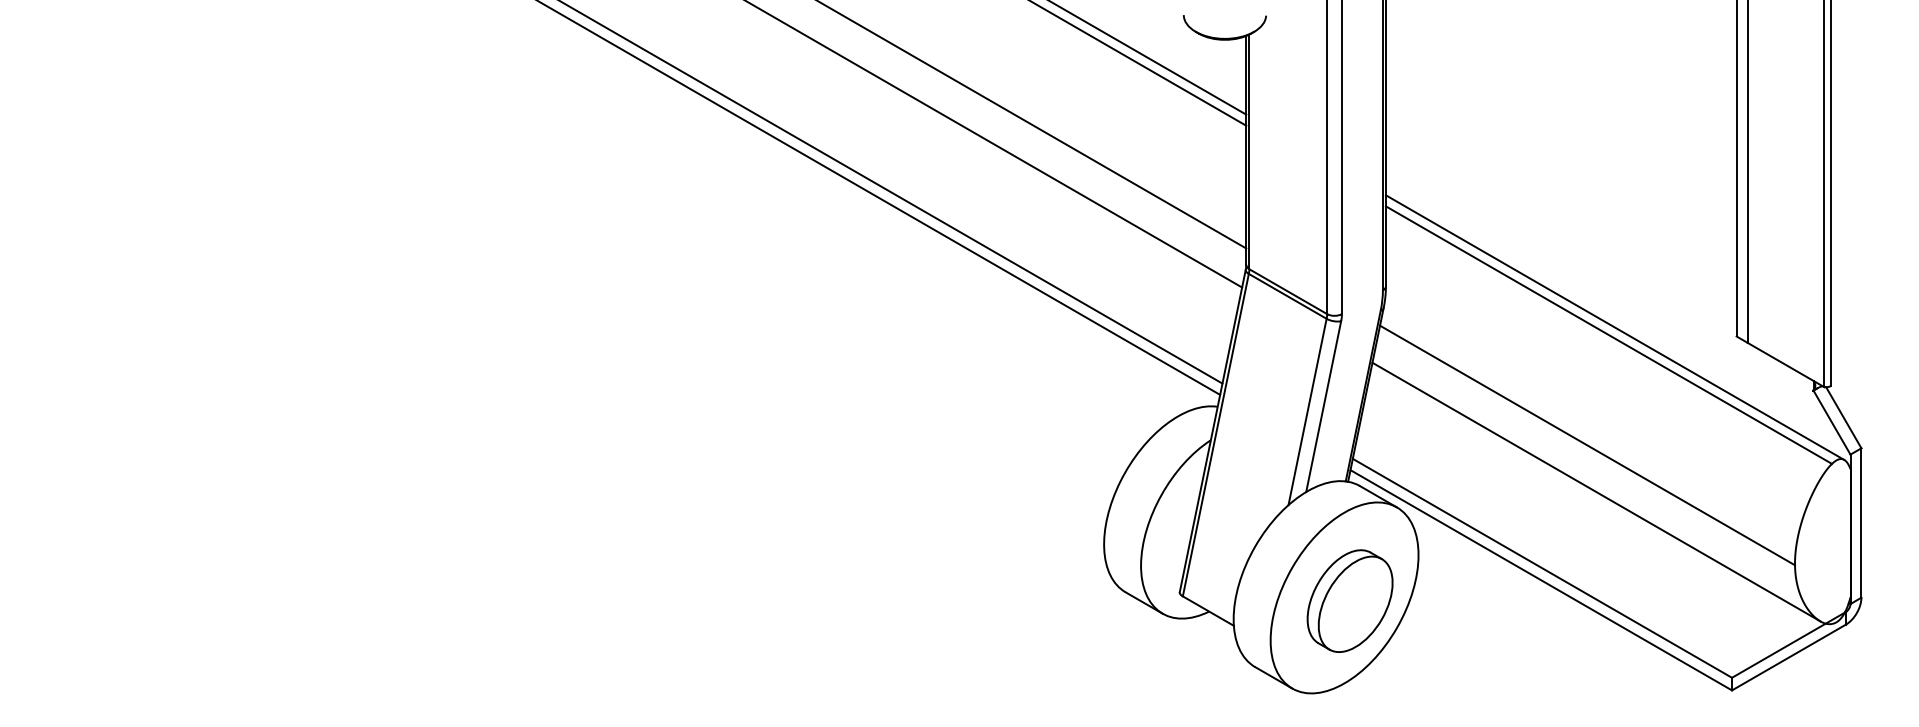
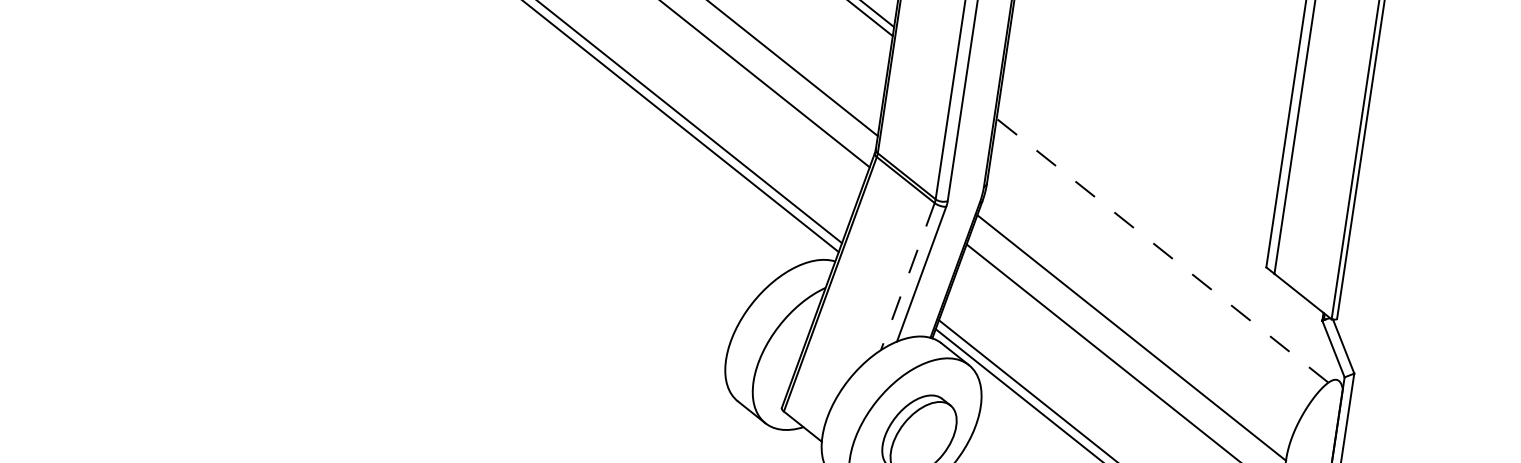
line: (1614, 327) -> (1167, 245), removed
line: (1608, 335) -> (1162, 250), solid -> dashed
line: (1307, 412) -> (907, 277), solid -> dashed

